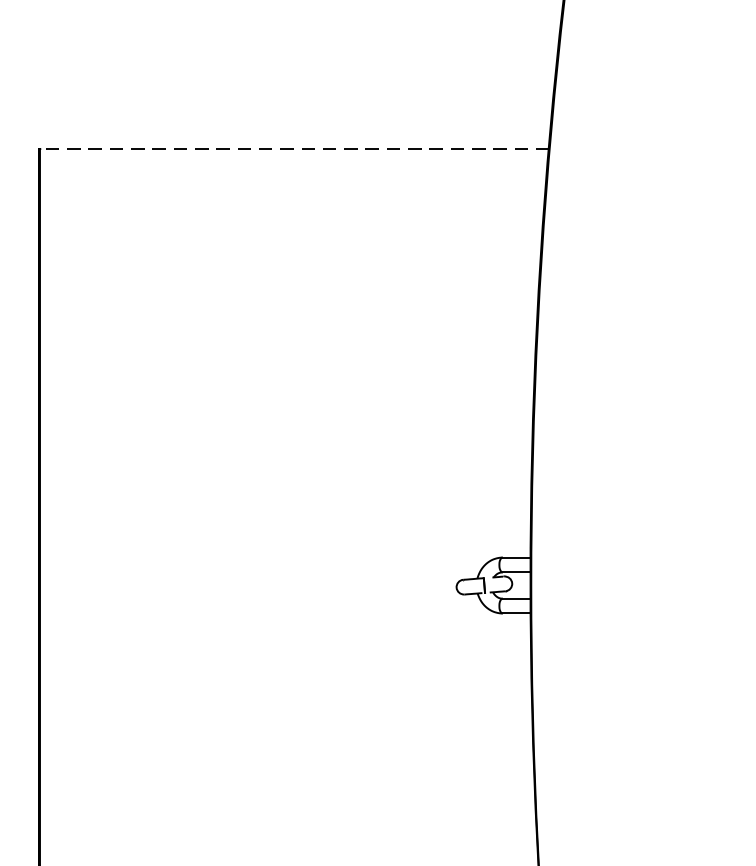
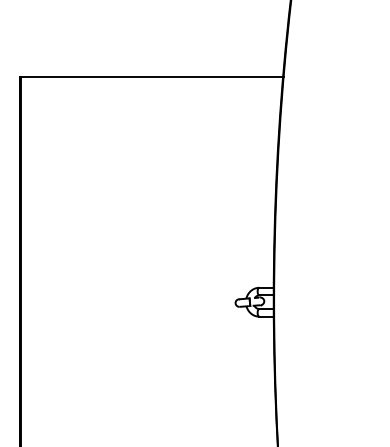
line: (293, 148) -> (151, 76), dashed -> solid

